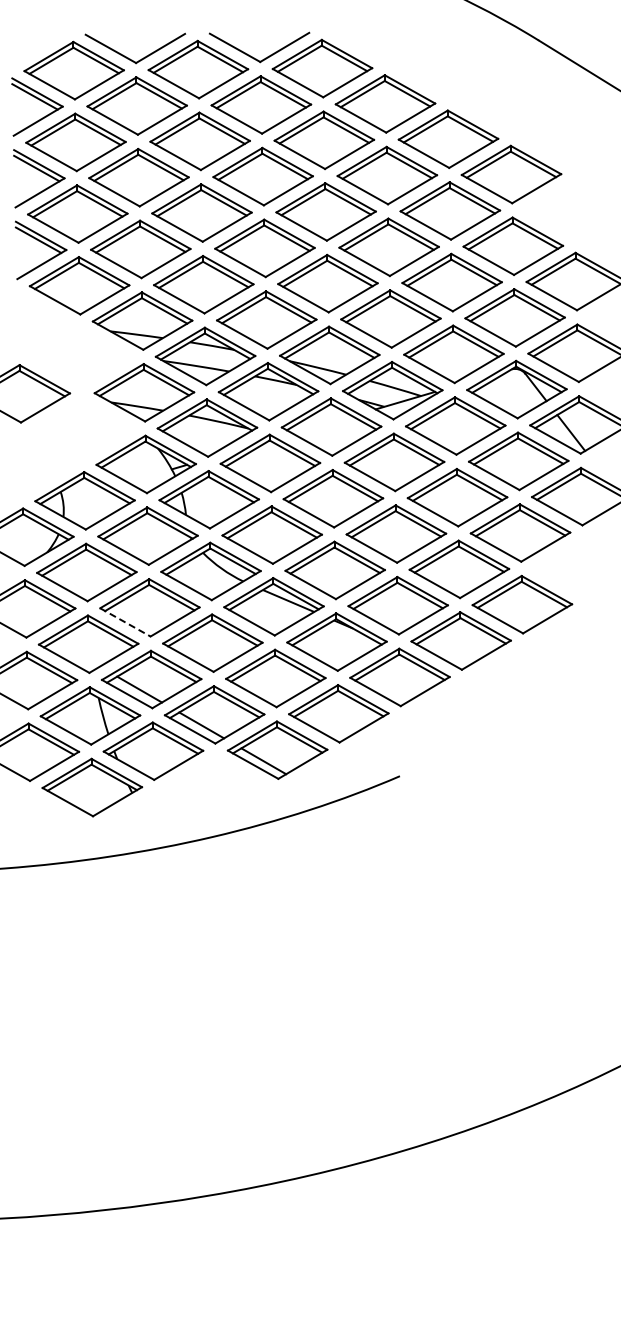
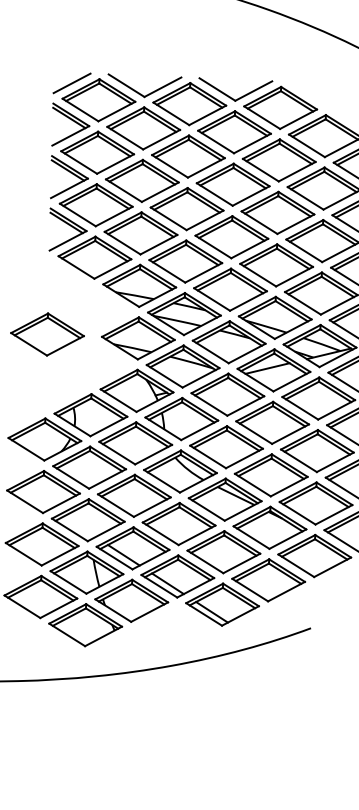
line: (35, 49) -> (71, 83), added
line: (322, 424) -> (267, 368), added
line: (125, 622) -> (116, 505), dashed -> solid

